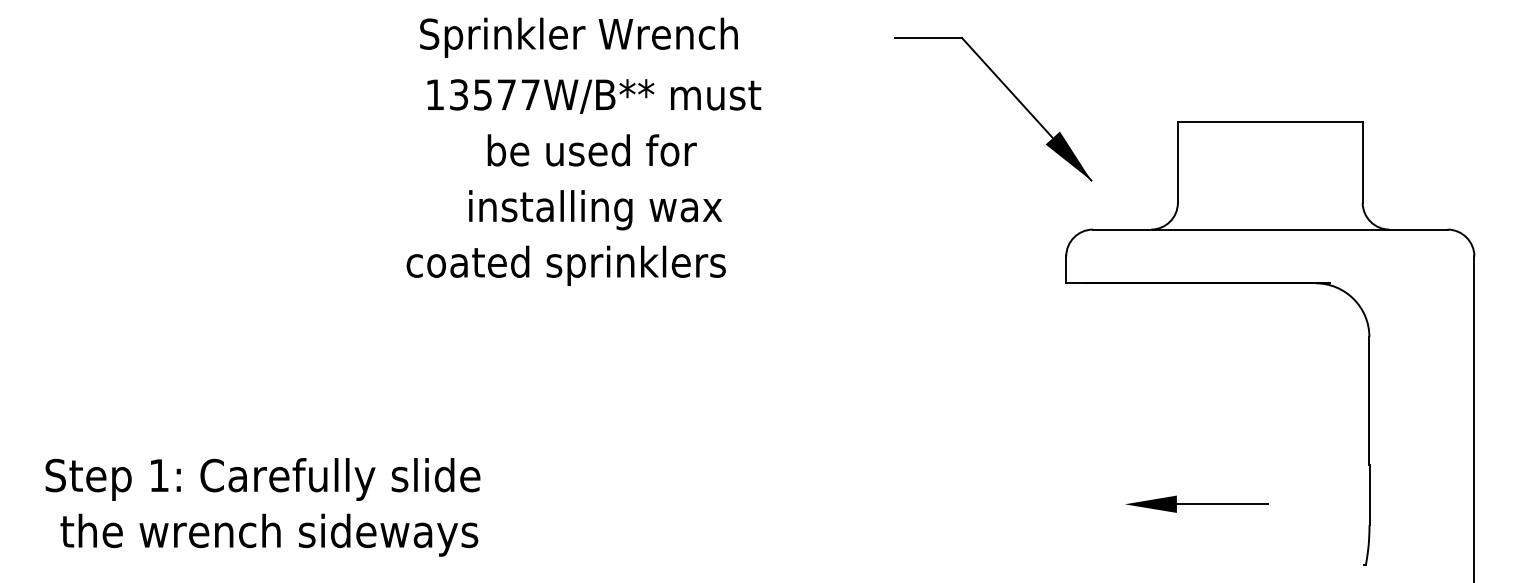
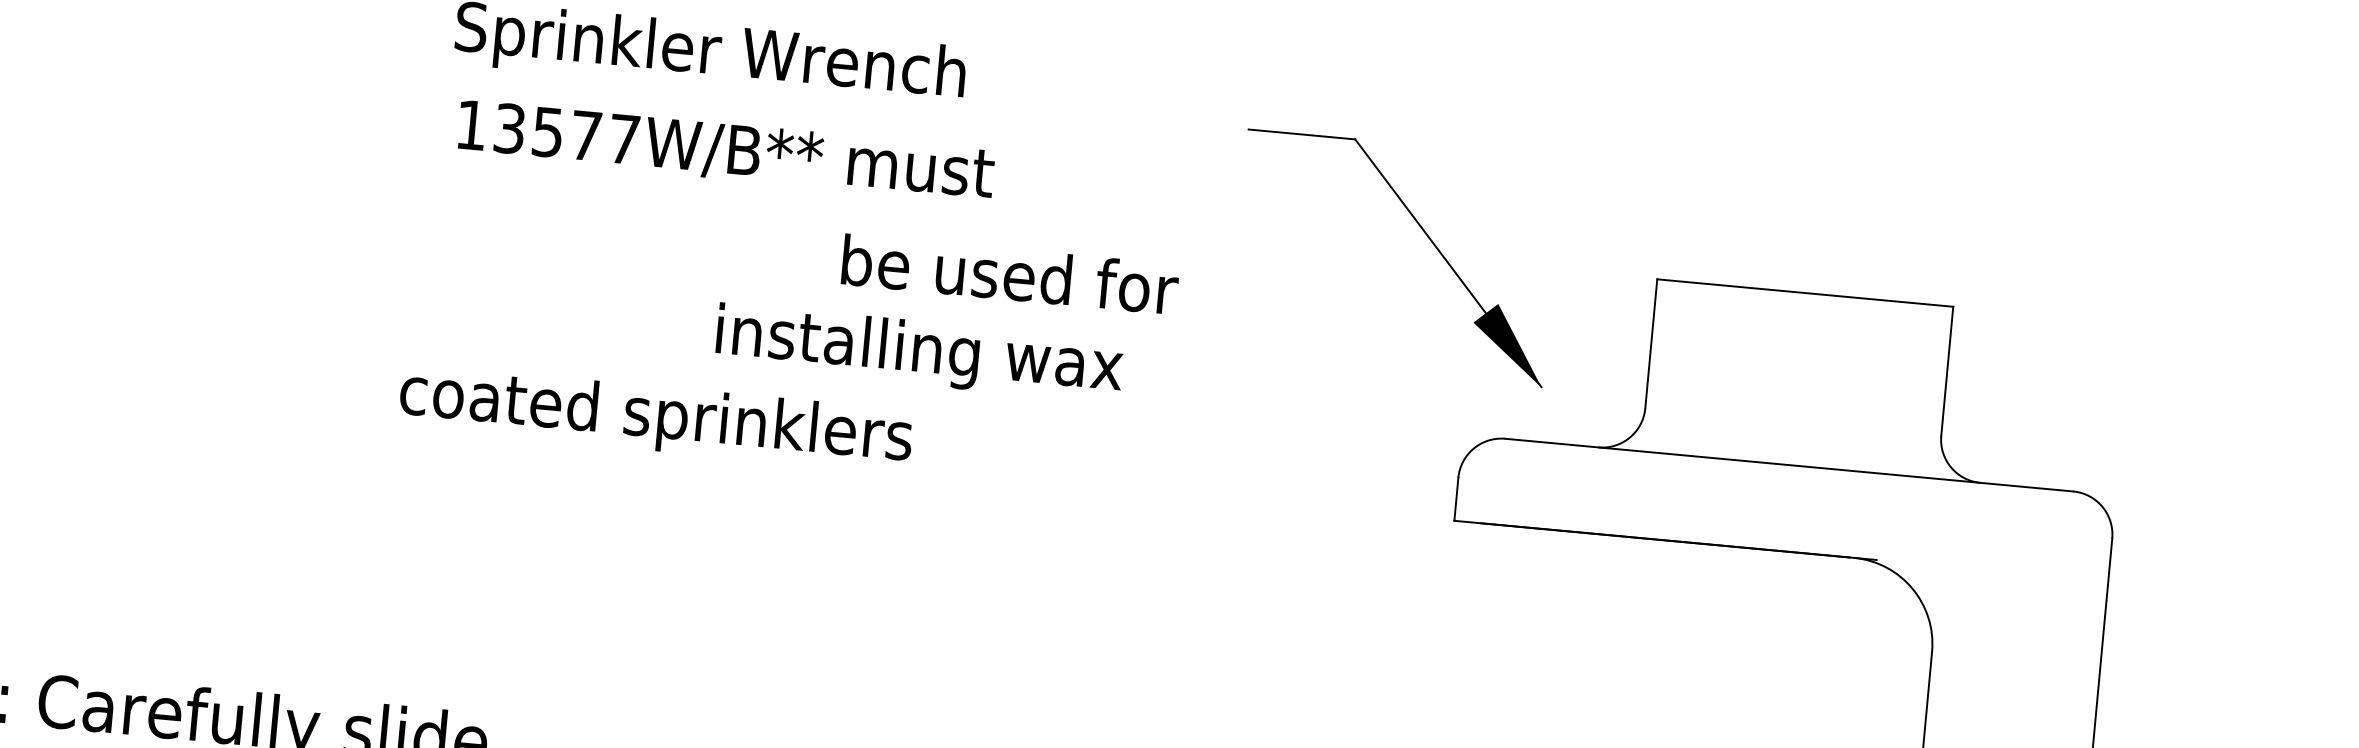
part: (1012, 95) -> (1427, 239), moved
text: (591, 150) -> (1009, 274), moved
text: (595, 210) -> (919, 353), moved

